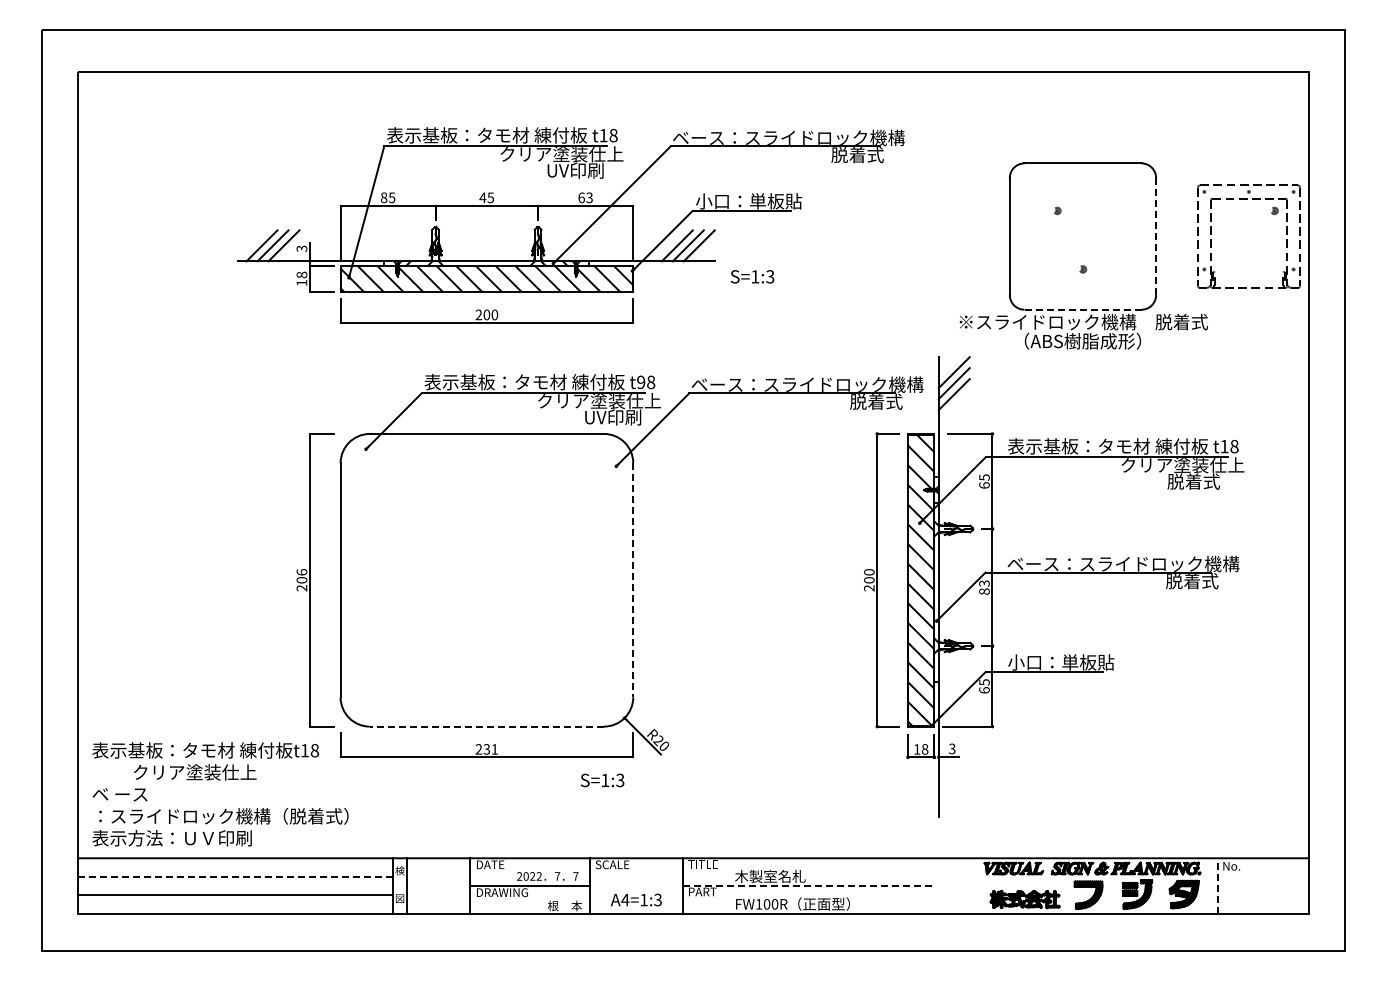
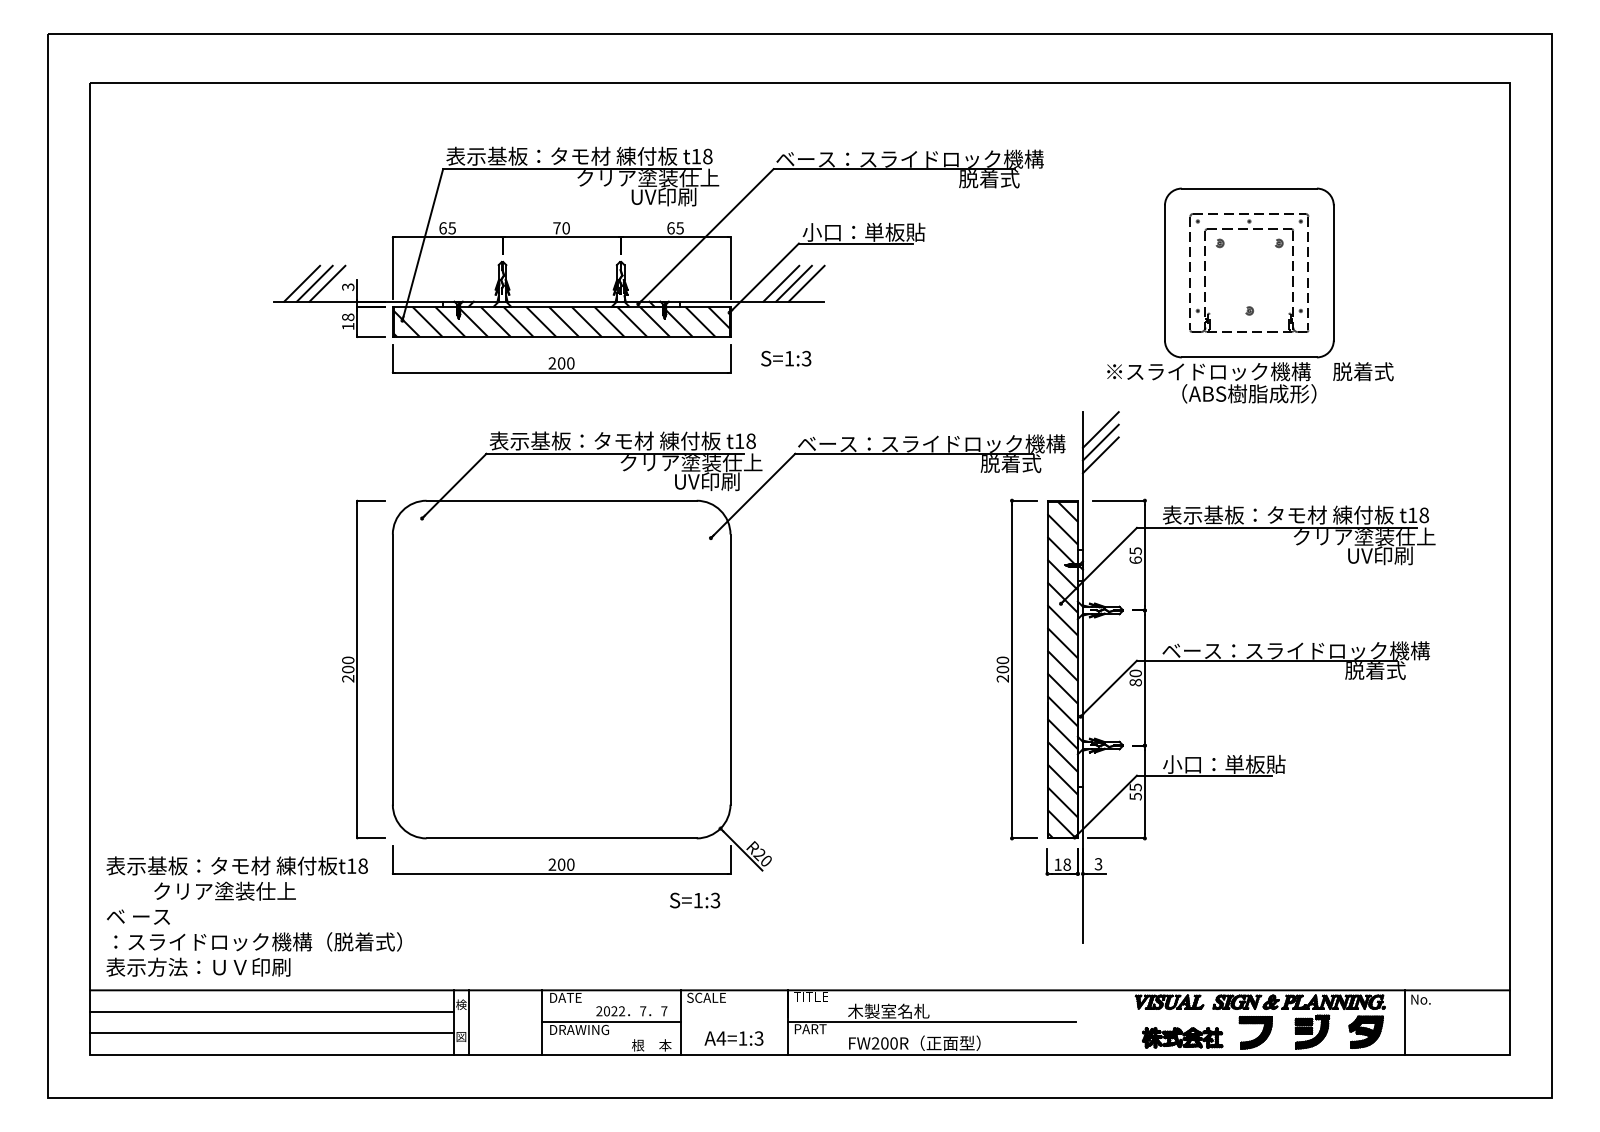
text: (383, 197) -> (442, 227), 85 -> 65
text: (486, 197) -> (561, 227), 45 -> 70
text: (589, 197) -> (680, 227), 63 -> 65
part: (1271, 213) -> (1275, 246), moved
line: (1156, 236) -> (1334, 272), dashed -> solid
text: (752, 276) -> (786, 358), moved
line: (1082, 309) -> (1248, 357), dashed -> solid
text: (641, 382) -> (740, 441), t98 -> t18
text: (1195, 481) -> (1379, 555), 脱着式 -> UV印刷
text: (301, 572) -> (347, 660), 206 -> 200
line: (633, 580) -> (730, 669), dashed -> solid
text: (984, 583) -> (1135, 673), 83 -> 80
text: (984, 690) -> (1135, 796), 65 -> 55
line: (486, 726) -> (561, 838), dashed -> solid
text: (490, 749) -> (565, 864), 231 -> 200
line: (235, 876) -> (271, 1011), dashed -> solid
line: (807, 886) -> (931, 1022), dashed -> solid
line: (1217, 886) -> (1404, 1022), dashed -> solid
text: (758, 904) -> (874, 1043), FW100R -> FW200R

